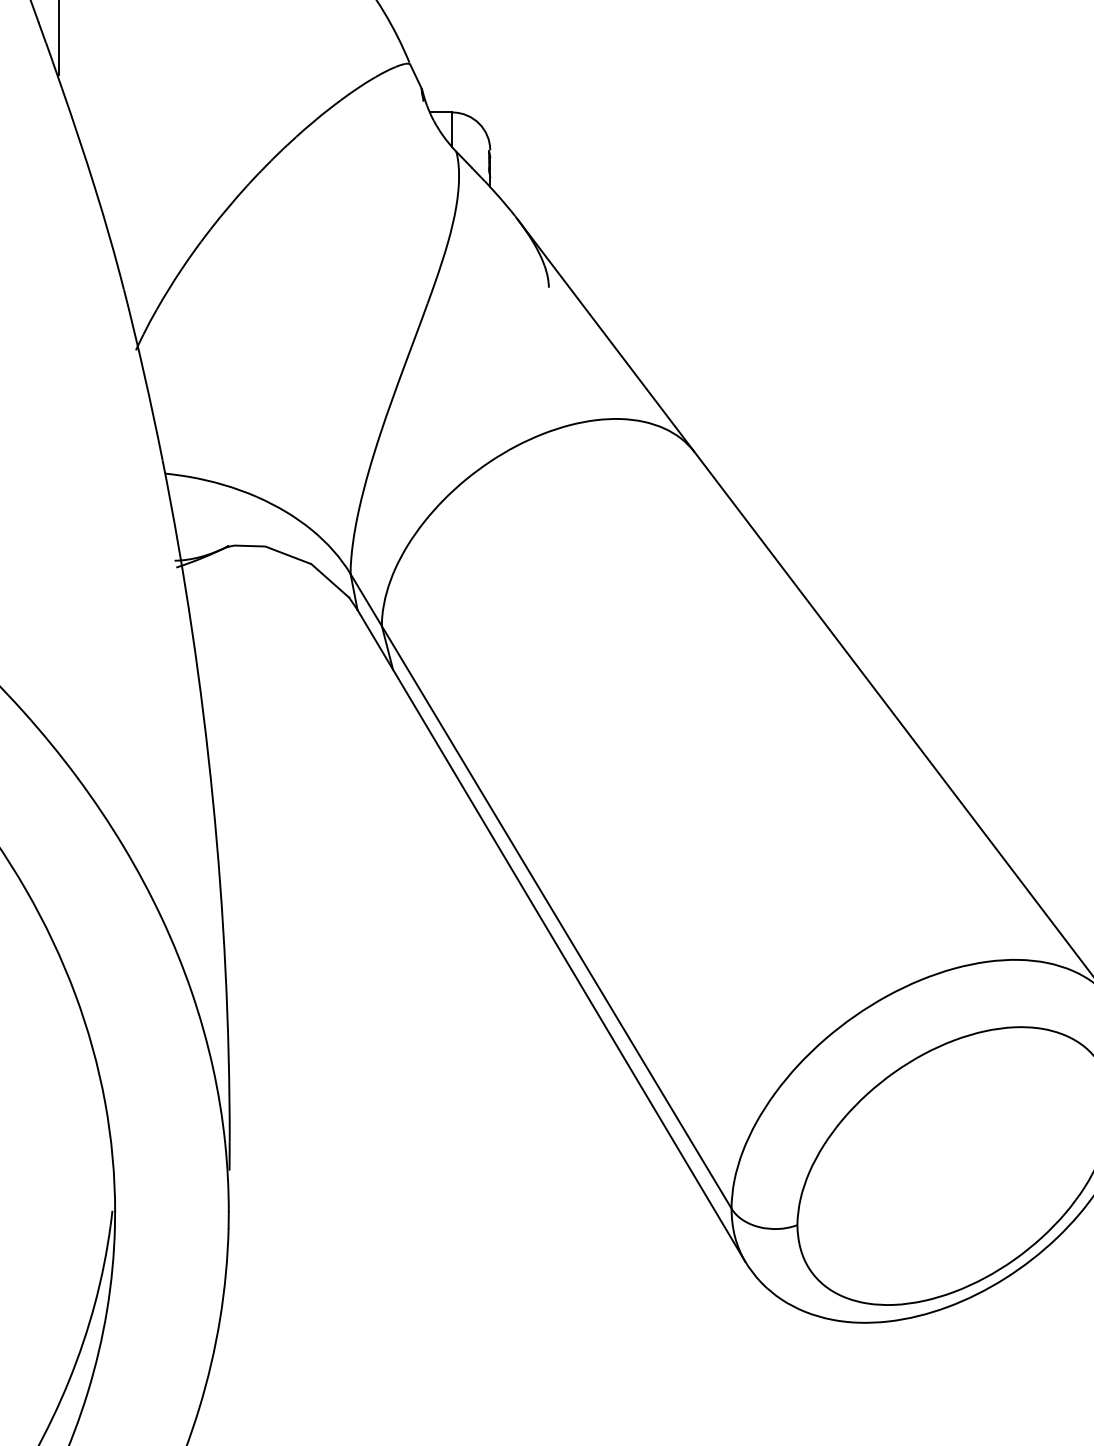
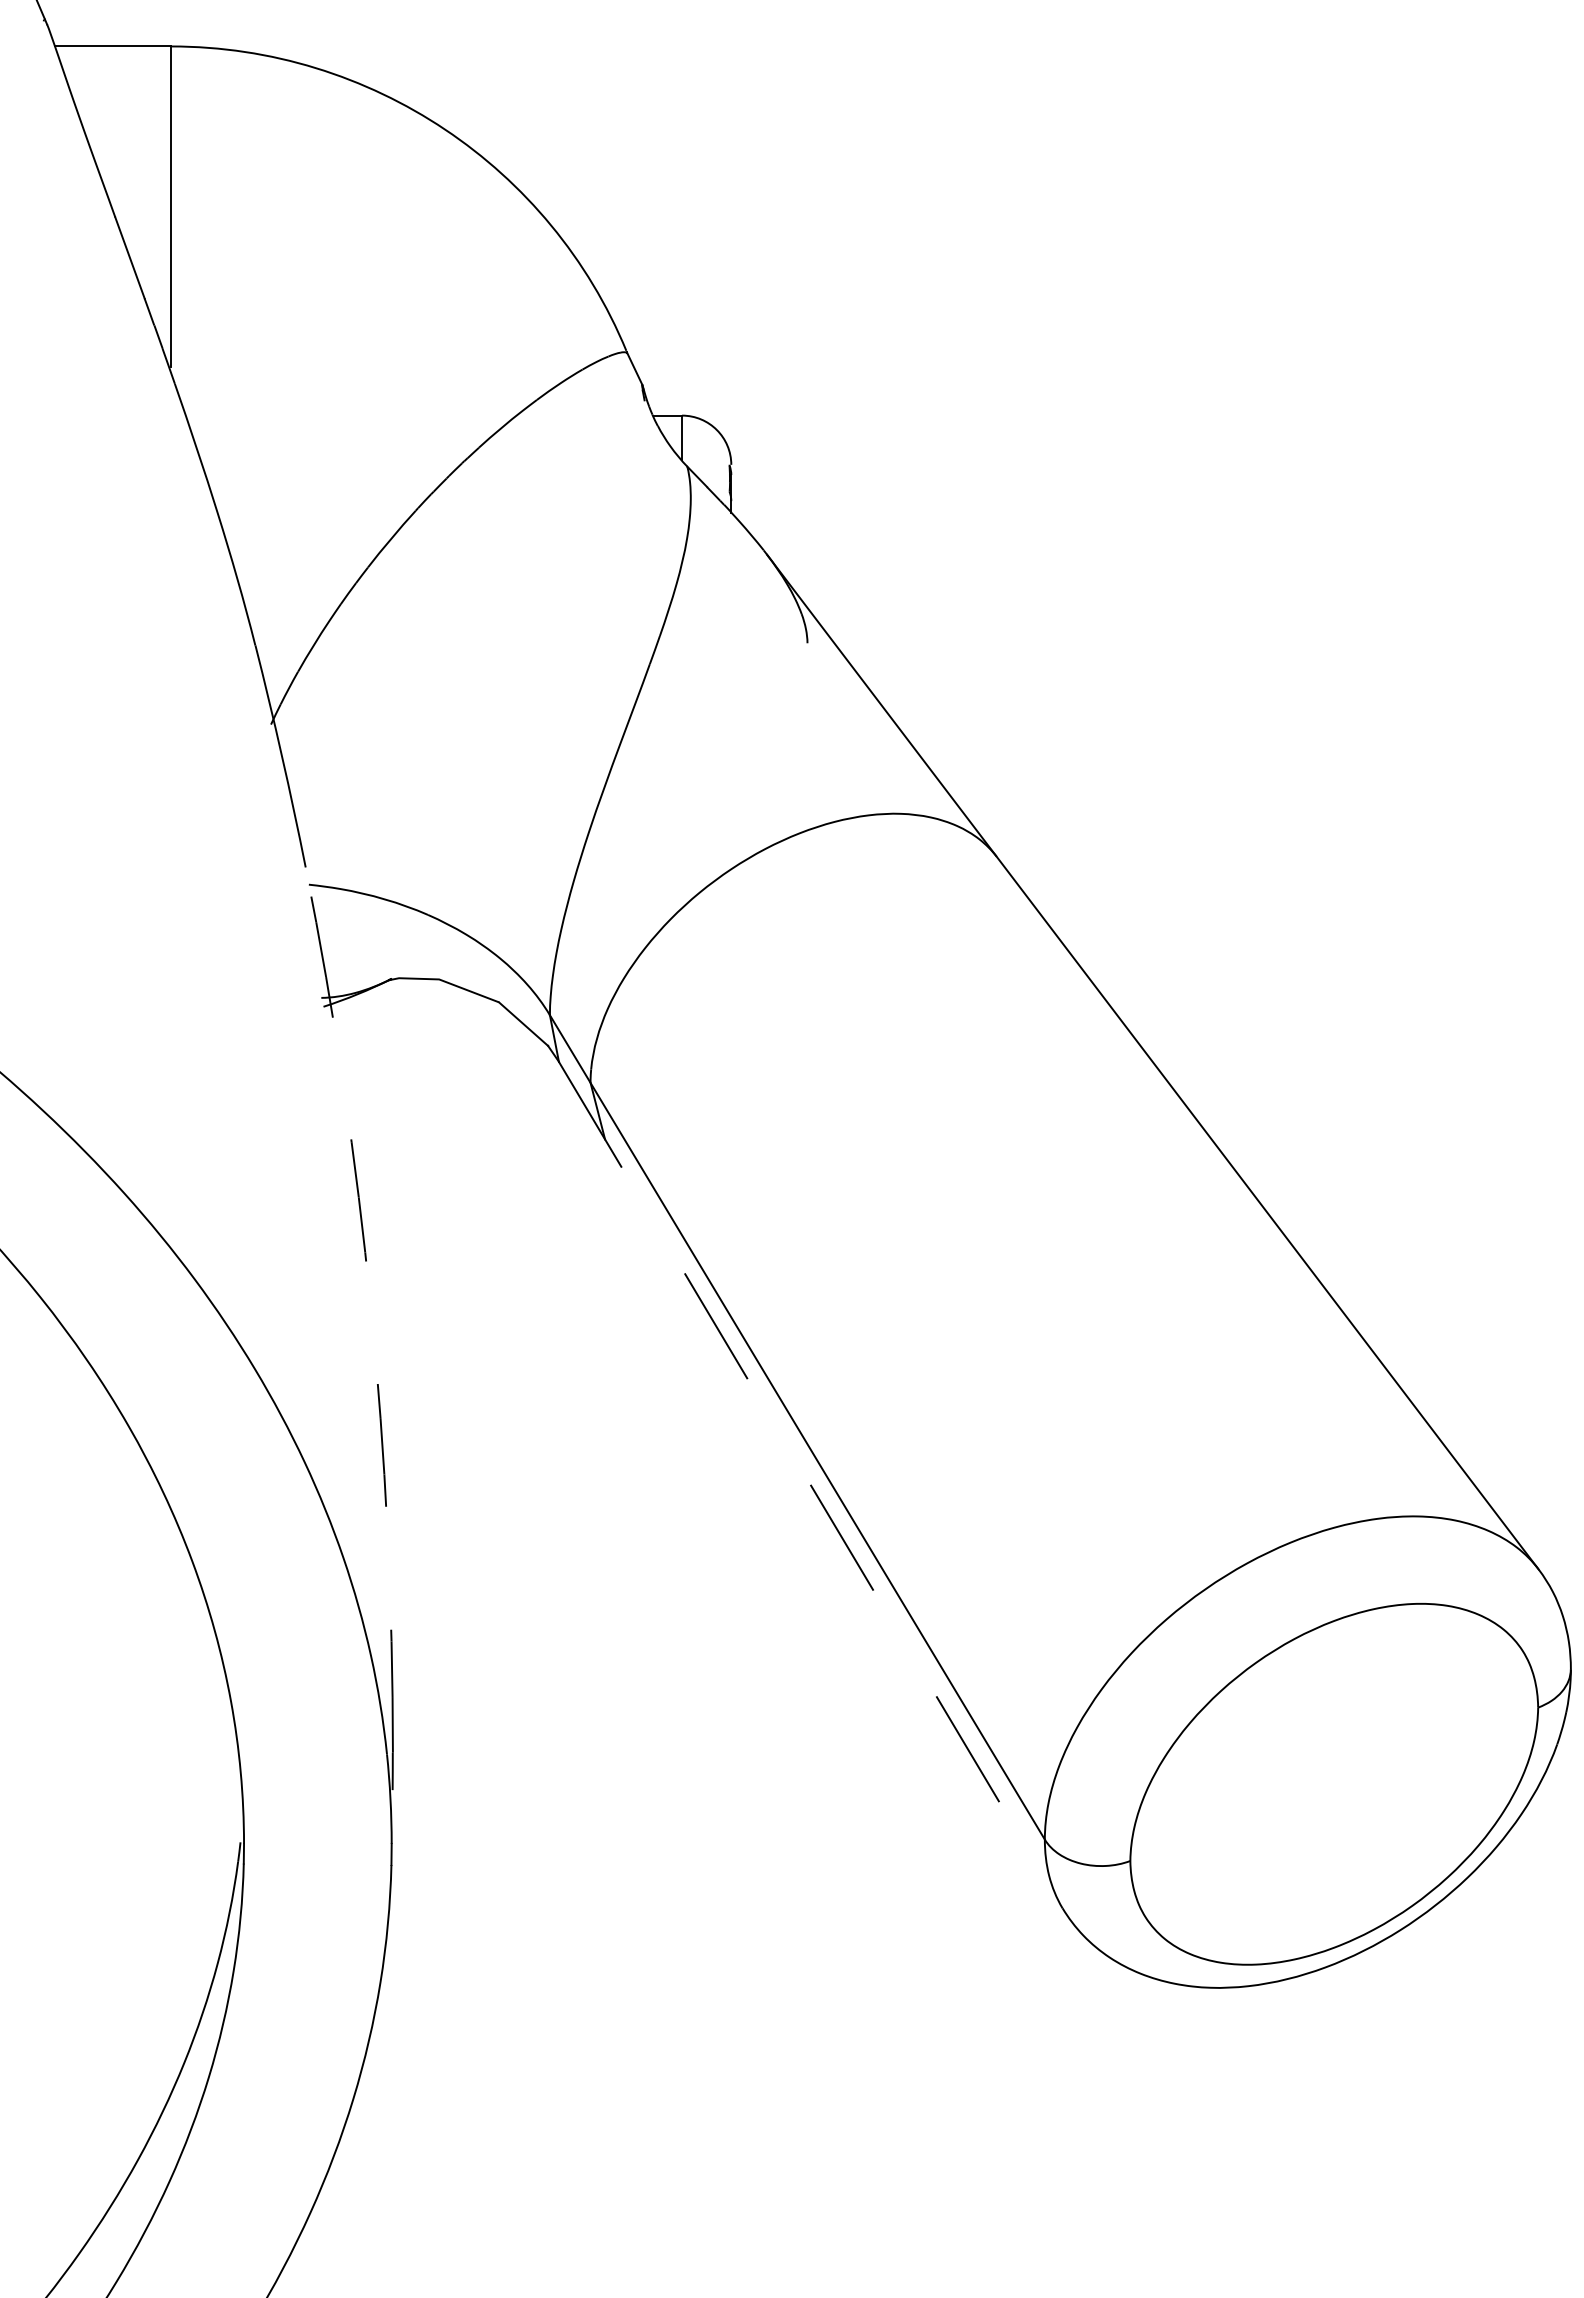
arc: (213, 799) -> (371, 1307), solid -> dashed
line: (551, 936) -> (810, 1485), solid -> dashed

